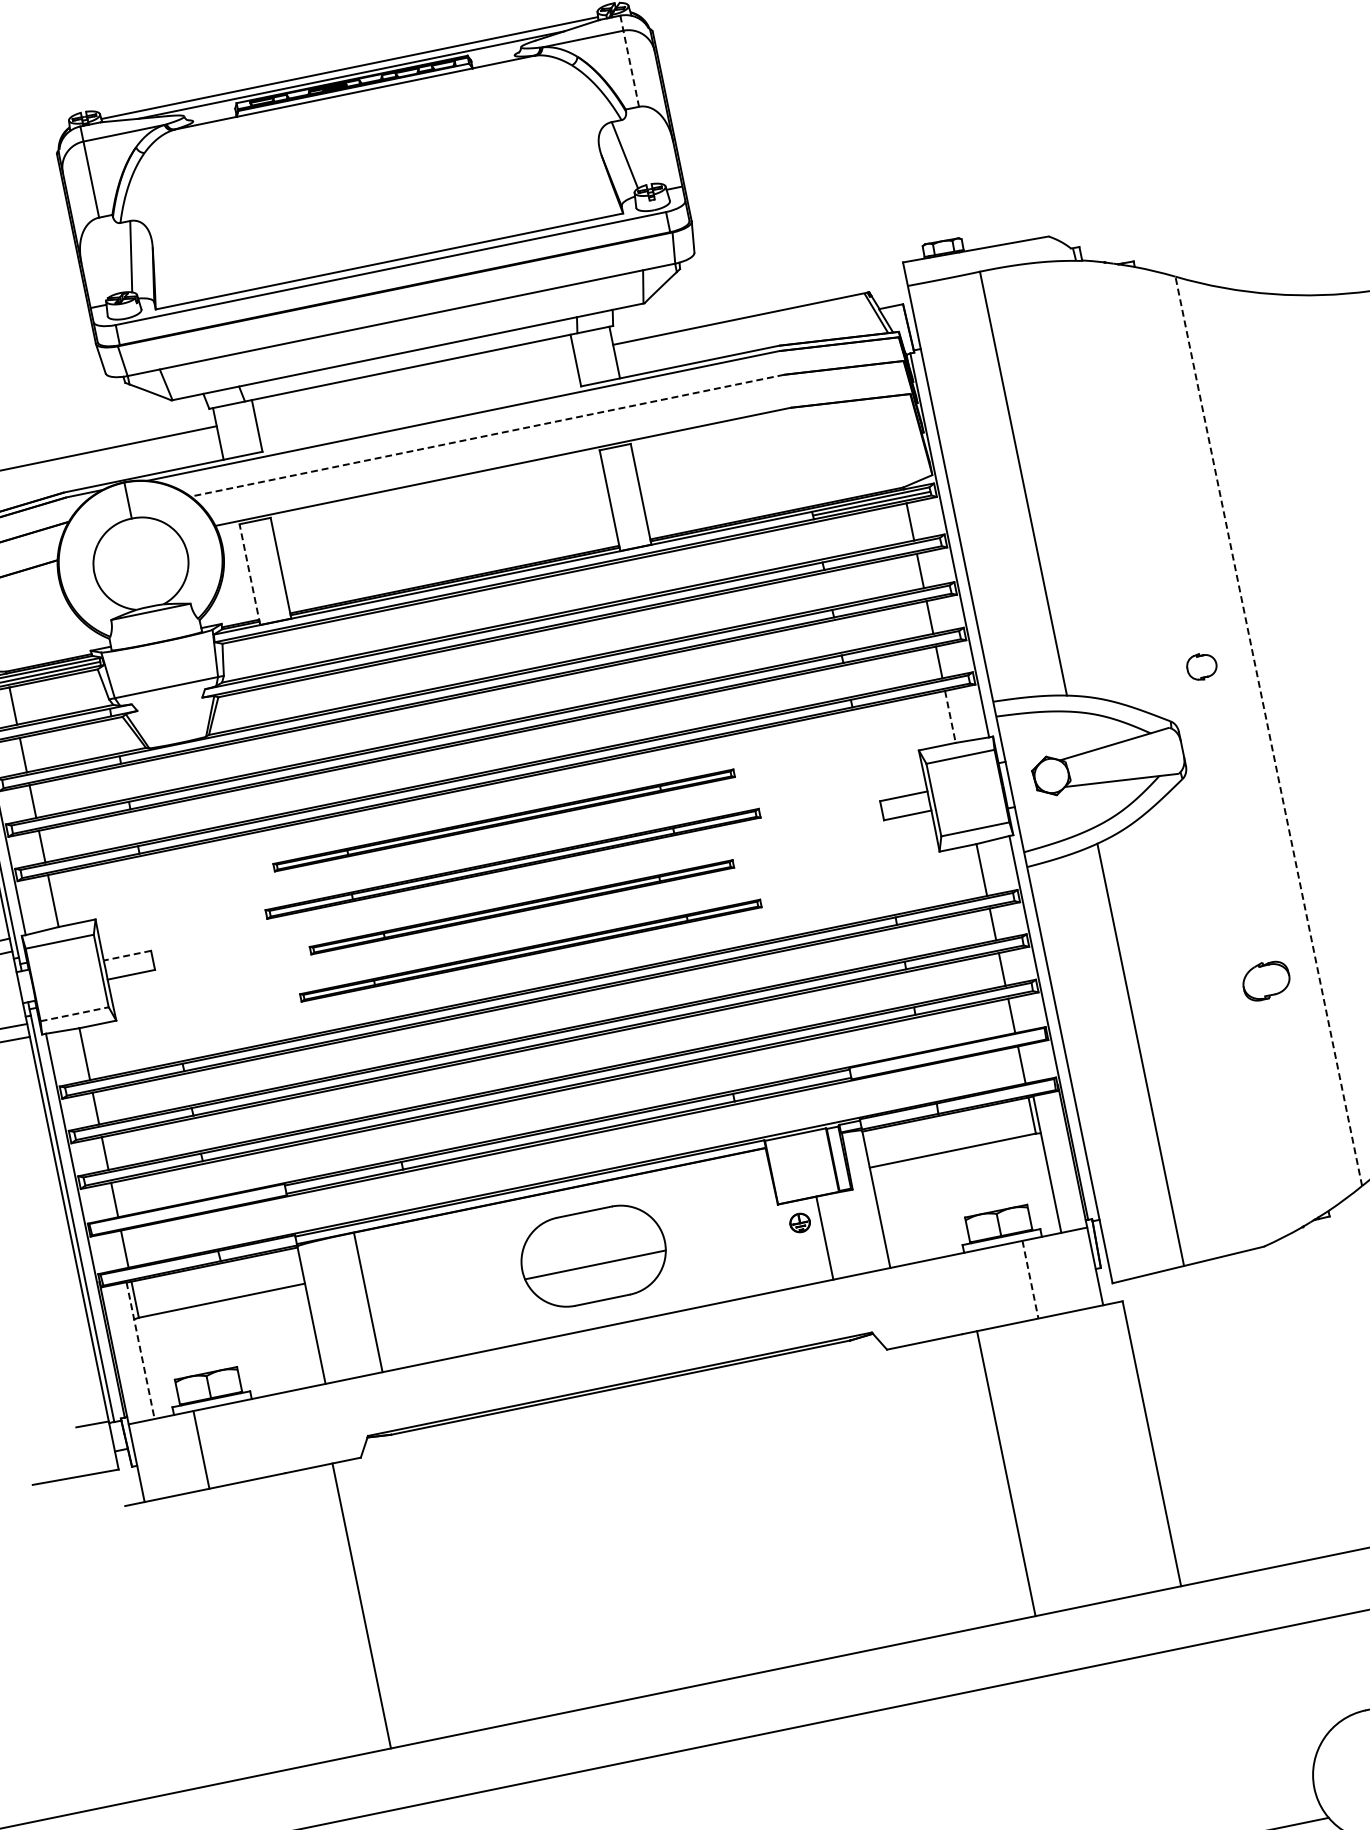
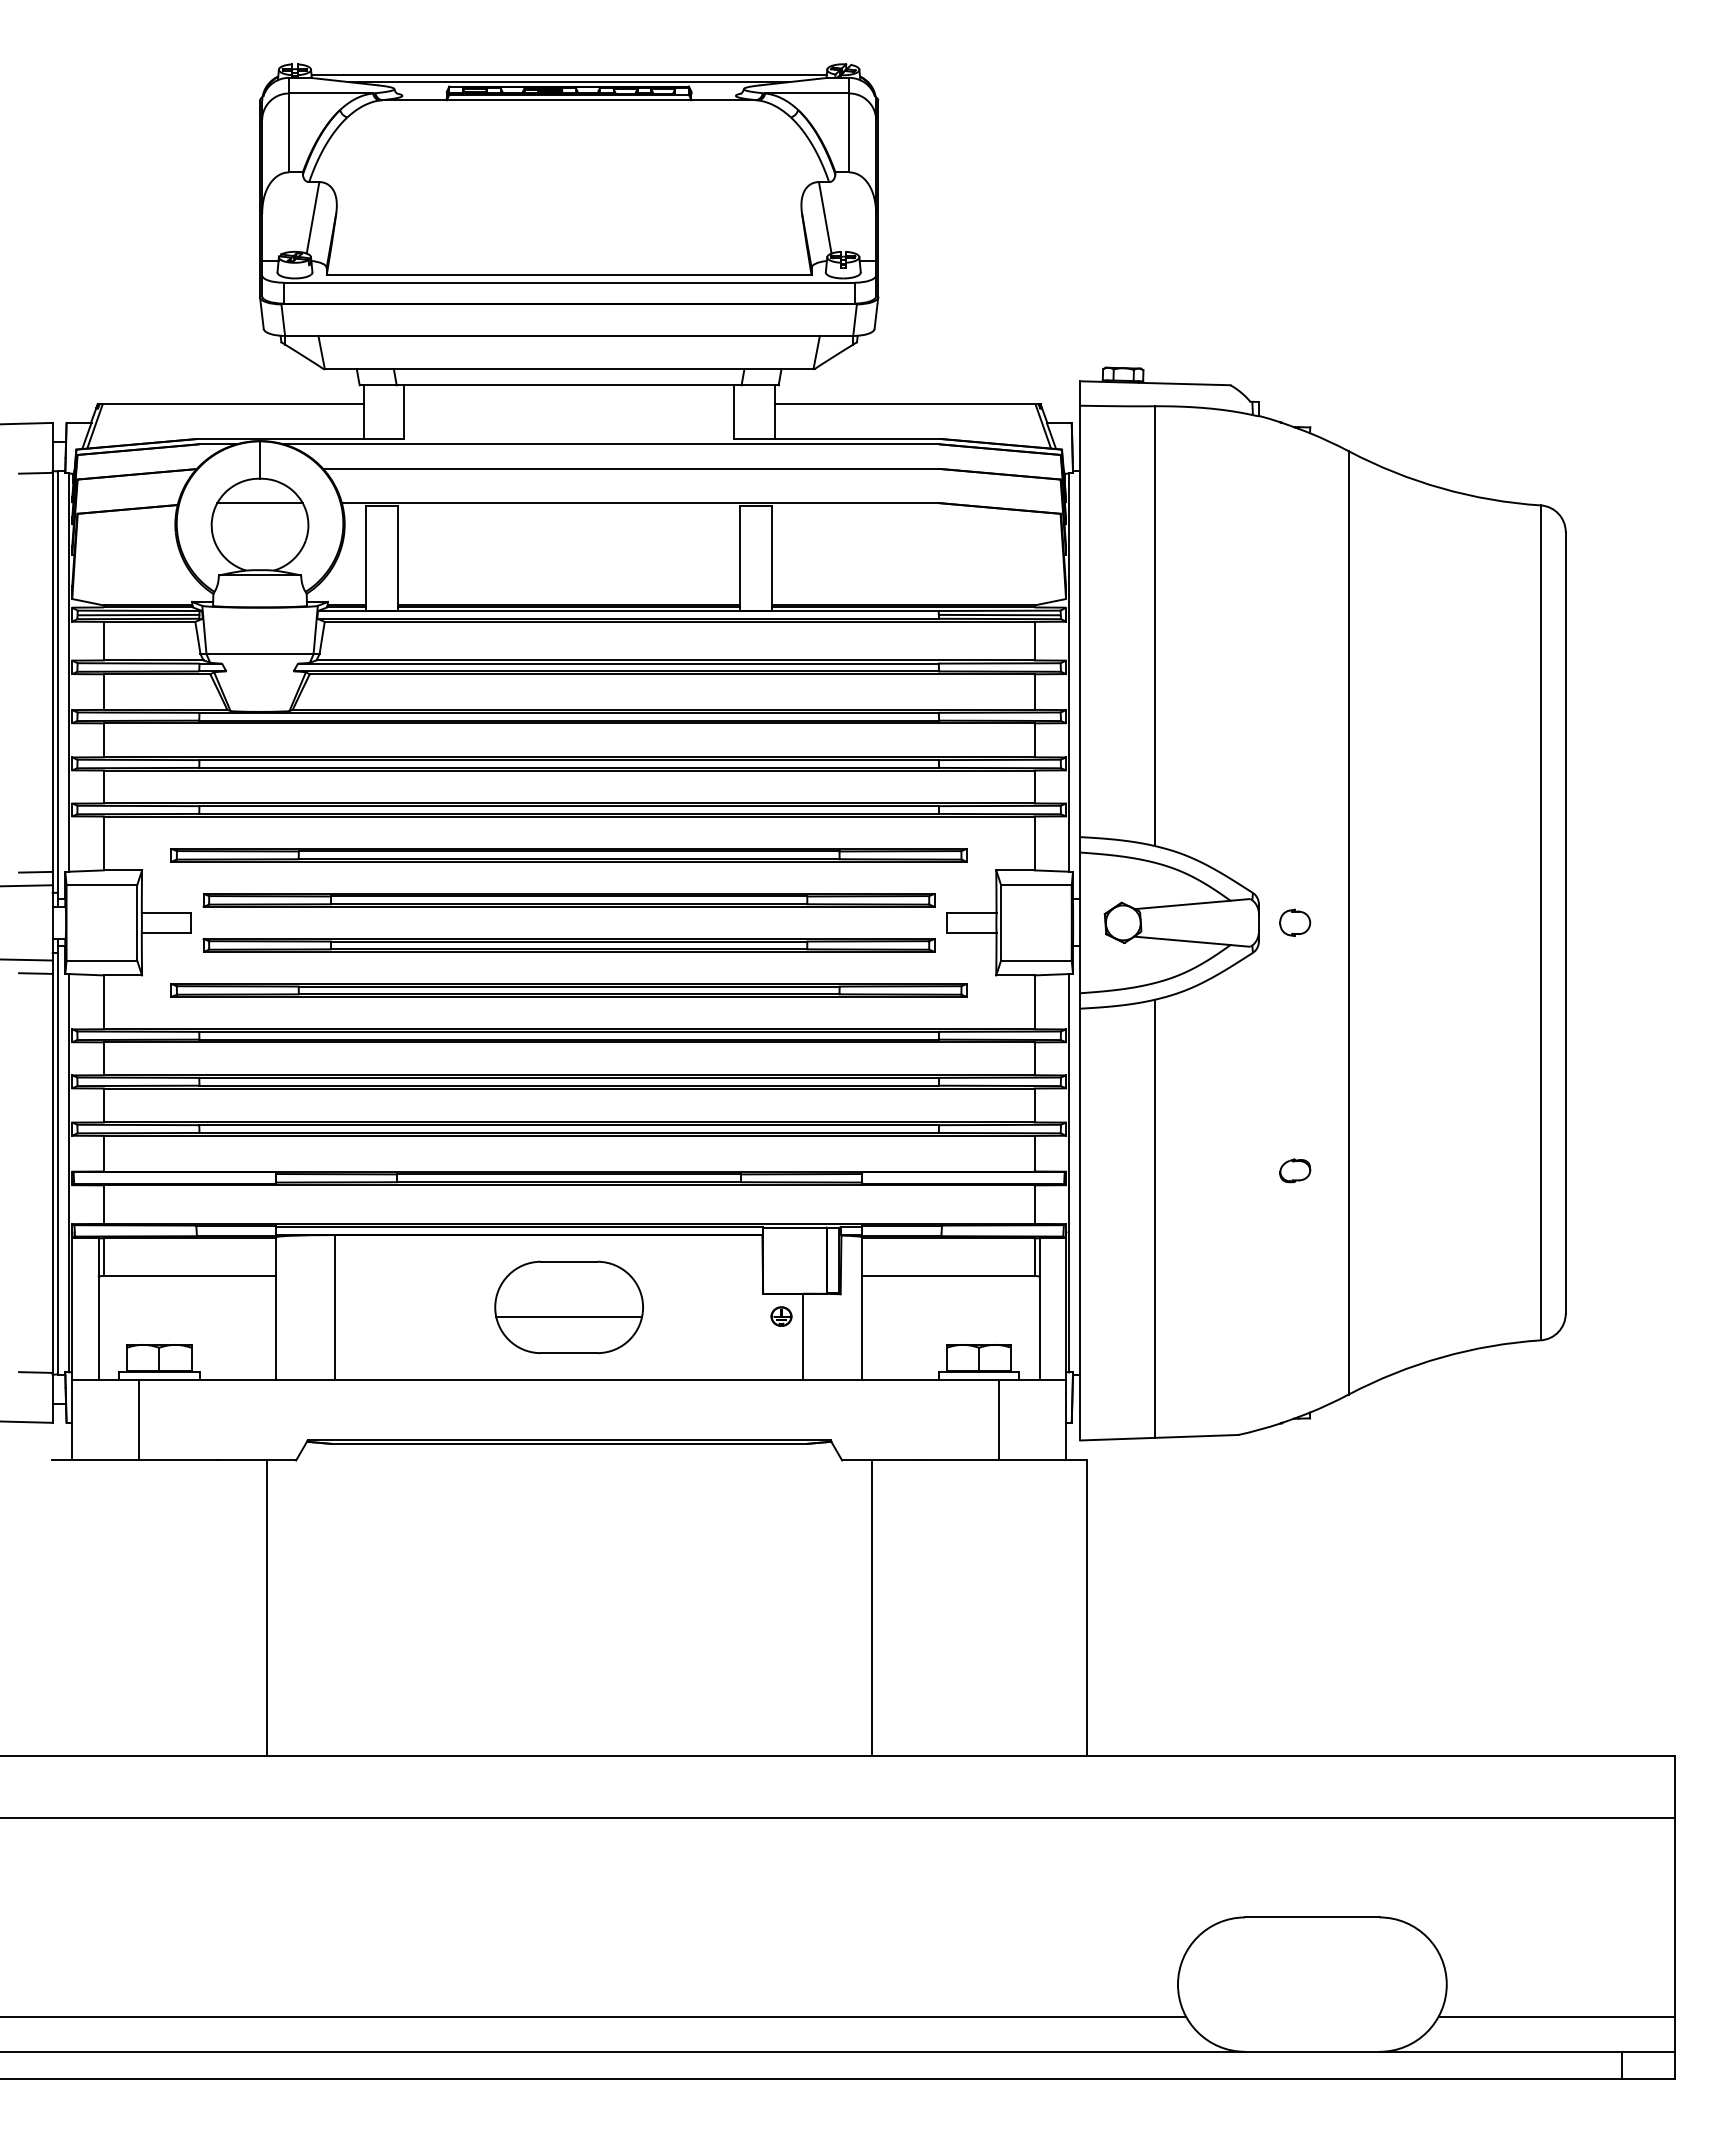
line: (630, 61) -> (849, 125), dashed -> solid
line: (487, 435) -> (631, 468), dashed -> solid
line: (136, 542) -> (259, 503), added
line: (250, 574) -> (366, 558), dashed -> solid
part: (1202, 666) -> (1295, 922), moved
line: (950, 716) -> (1034, 843), dashed -> solid
line: (1268, 730) -> (1348, 922), dashed -> solid
part: (503, 820) -> (568, 855), size x1.67
part: (512, 864) -> (568, 900), size x1.43
part: (521, 907) -> (568, 945), size x1.67
part: (530, 950) -> (568, 990), size x1.67
line: (127, 956) -> (166, 913), dashed -> solid
part: (1266, 980) -> (1295, 1170), size x0.62
line: (75, 1014) -> (102, 960), dashed -> solid
line: (1030, 1280) -> (999, 1420), dashed -> solid
line: (140, 1350) -> (98, 1308), dashed -> solid
line: (1006, 1473) -> (871, 1608), moved

